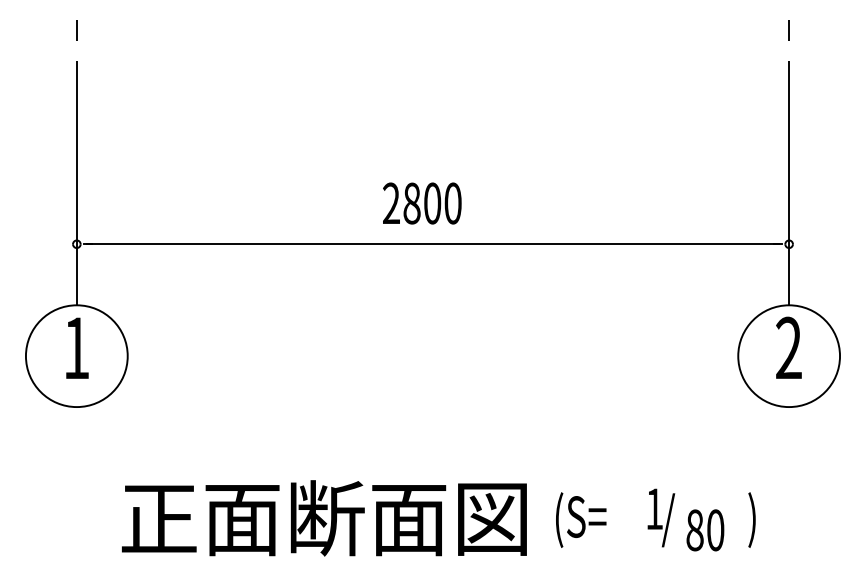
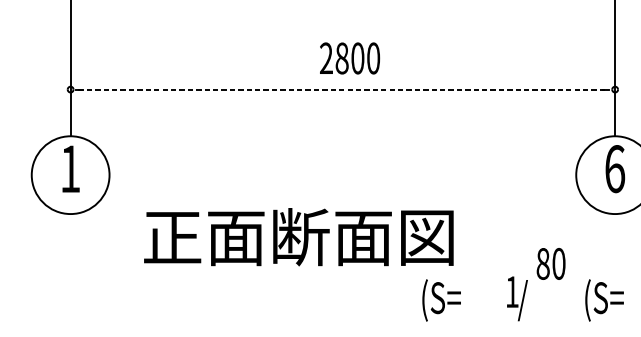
text: (422, 203) -> (350, 58), moved
line: (432, 244) -> (342, 89), solid -> dashed
text: (789, 347) -> (615, 168), 2 -> 6
text: (324, 518) -> (298, 237), moved
text: (581, 519) -> (441, 299), moved
text: (774, 519) -> (603, 299), ) -> (S=
text: (705, 530) -> (551, 264), moved

